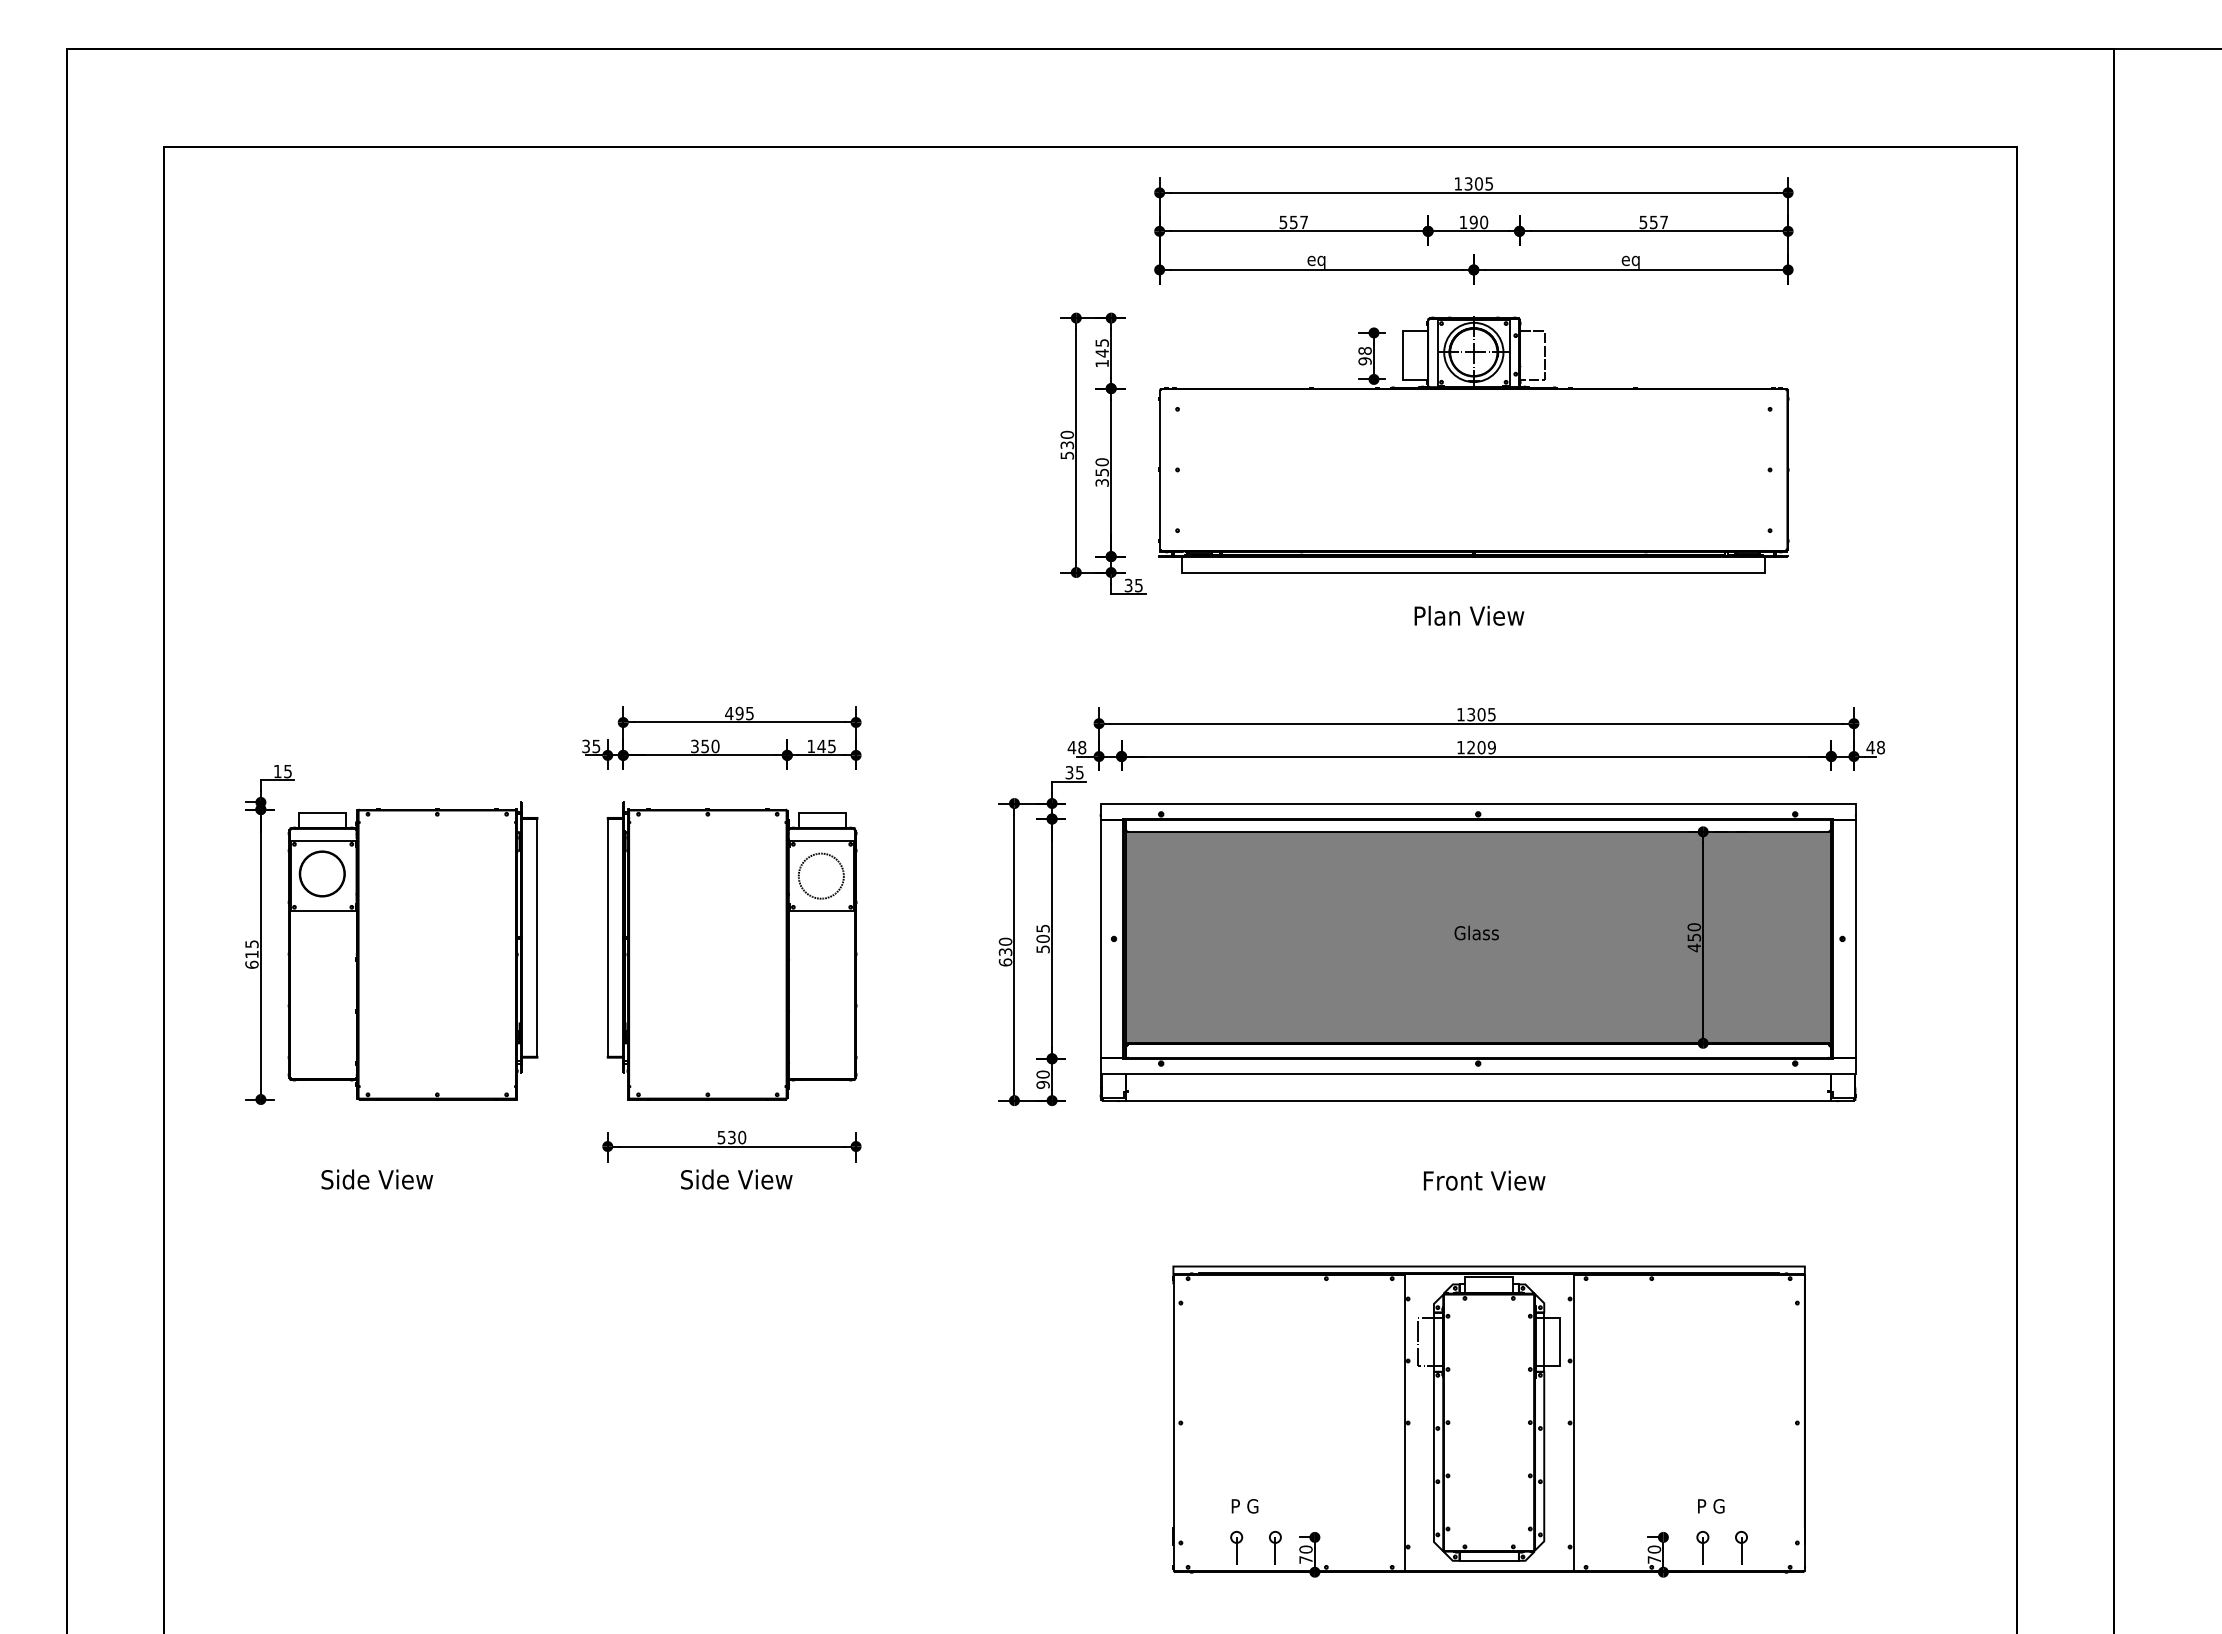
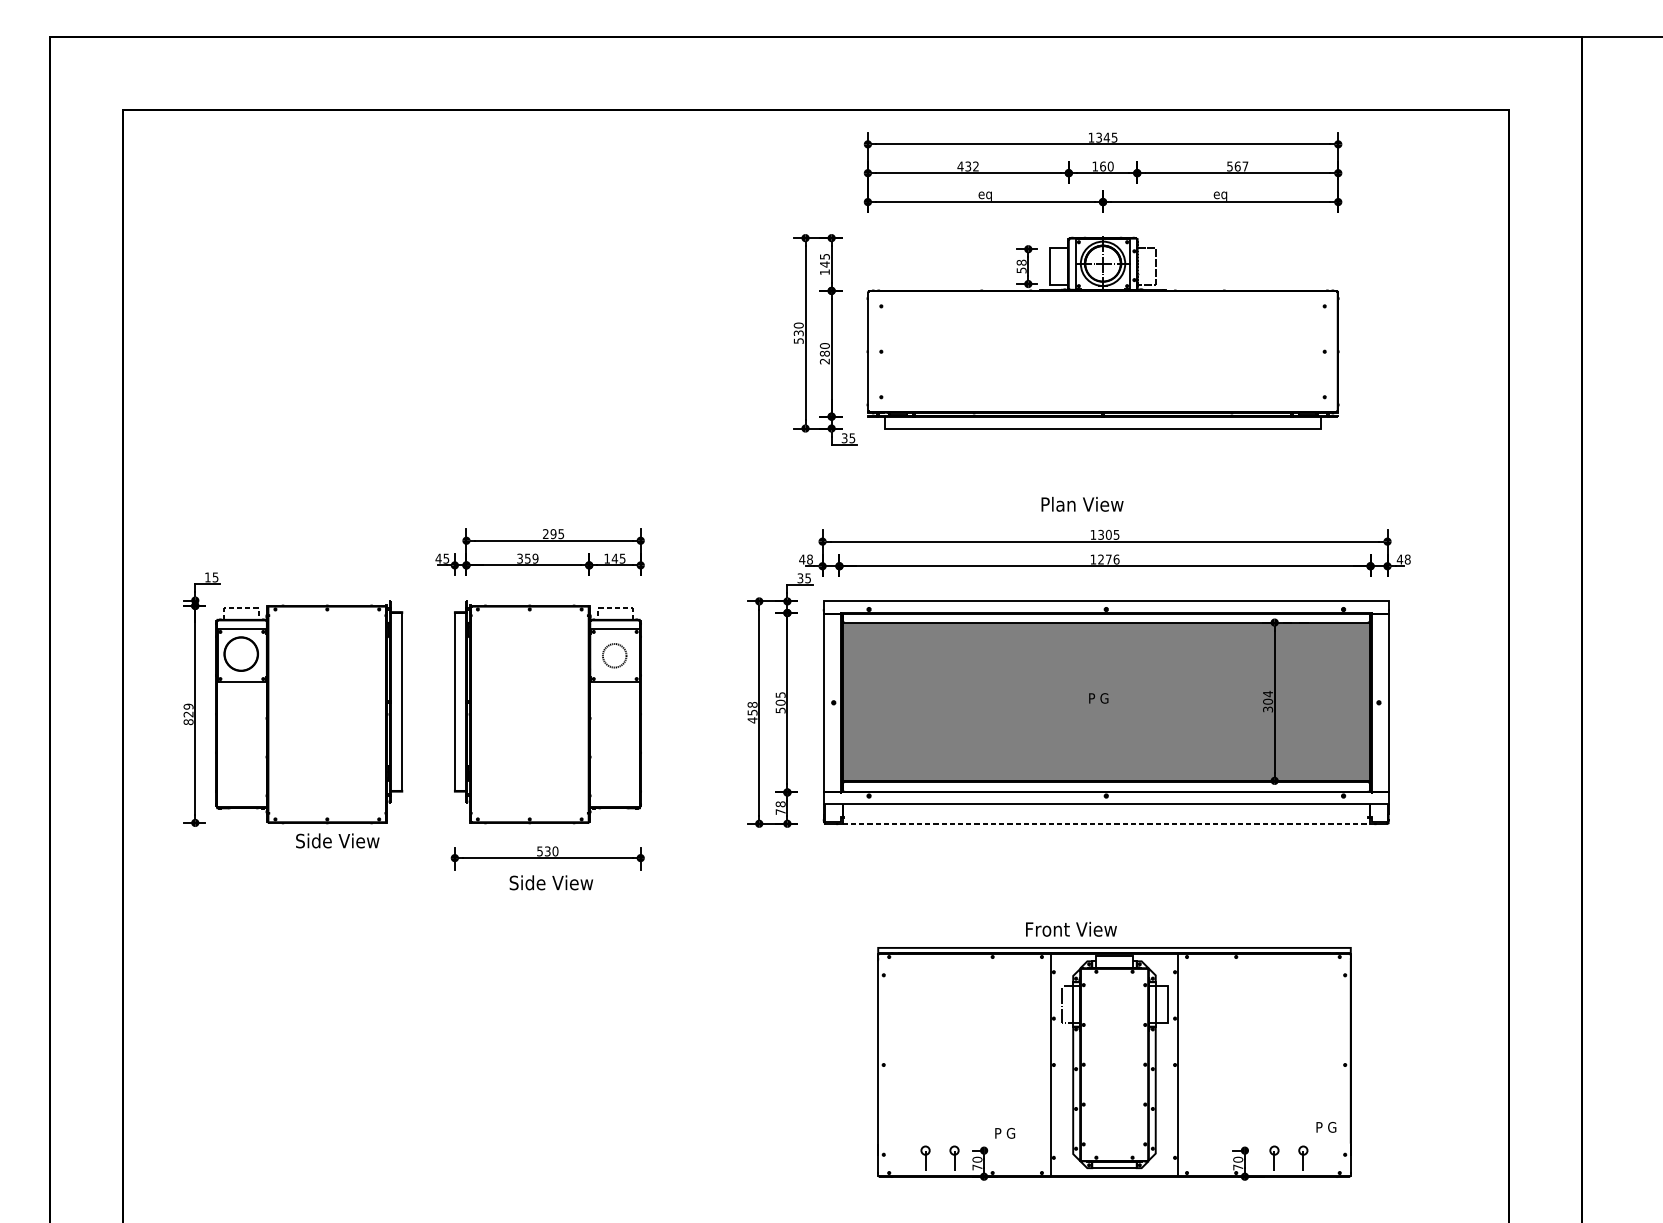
text: (1478, 183) -> (1106, 137), 1305 -> 1345
text: (1293, 222) -> (968, 166), 557 -> 432
text: (1473, 222) -> (1102, 166), 190 -> 160
text: (1653, 222) -> (1237, 166), 557 -> 567
text: (1364, 361) -> (1021, 270), 98 -> 58
text: (1101, 477) -> (824, 357), 350 -> 280
text: (1469, 615) -> (1082, 504), moved
text: (729, 713) -> (545, 534), 495 -> 295
text: (585, 746) -> (438, 558), 35 -> 45
text: (715, 746) -> (535, 558), 350 -> 359
text: (1486, 747) -> (1112, 559), 1209 -> 1276
line: (322, 812) -> (241, 608), solid -> dashed
line: (822, 812) -> (615, 608), solid -> dashed
circle: (820, 875) -> (614, 655), size x0.7
text: (1476, 932) -> (1105, 697), Glass -> P G
text: (1693, 937) -> (1267, 701), 450 -> 304
text: (1005, 951) -> (752, 712), 630 -> 458
text: (251, 954) -> (188, 714), 615 -> 829
text: (1042, 1079) -> (780, 807), 90 -> 78
line: (1478, 1100) -> (1106, 823), solid -> dashed
text: (377, 1179) -> (337, 840), moved
text: (1484, 1180) -> (1071, 929), moved
text: (1244, 1506) -> (1004, 1133), moved
text: (1711, 1506) -> (1326, 1127), moved

